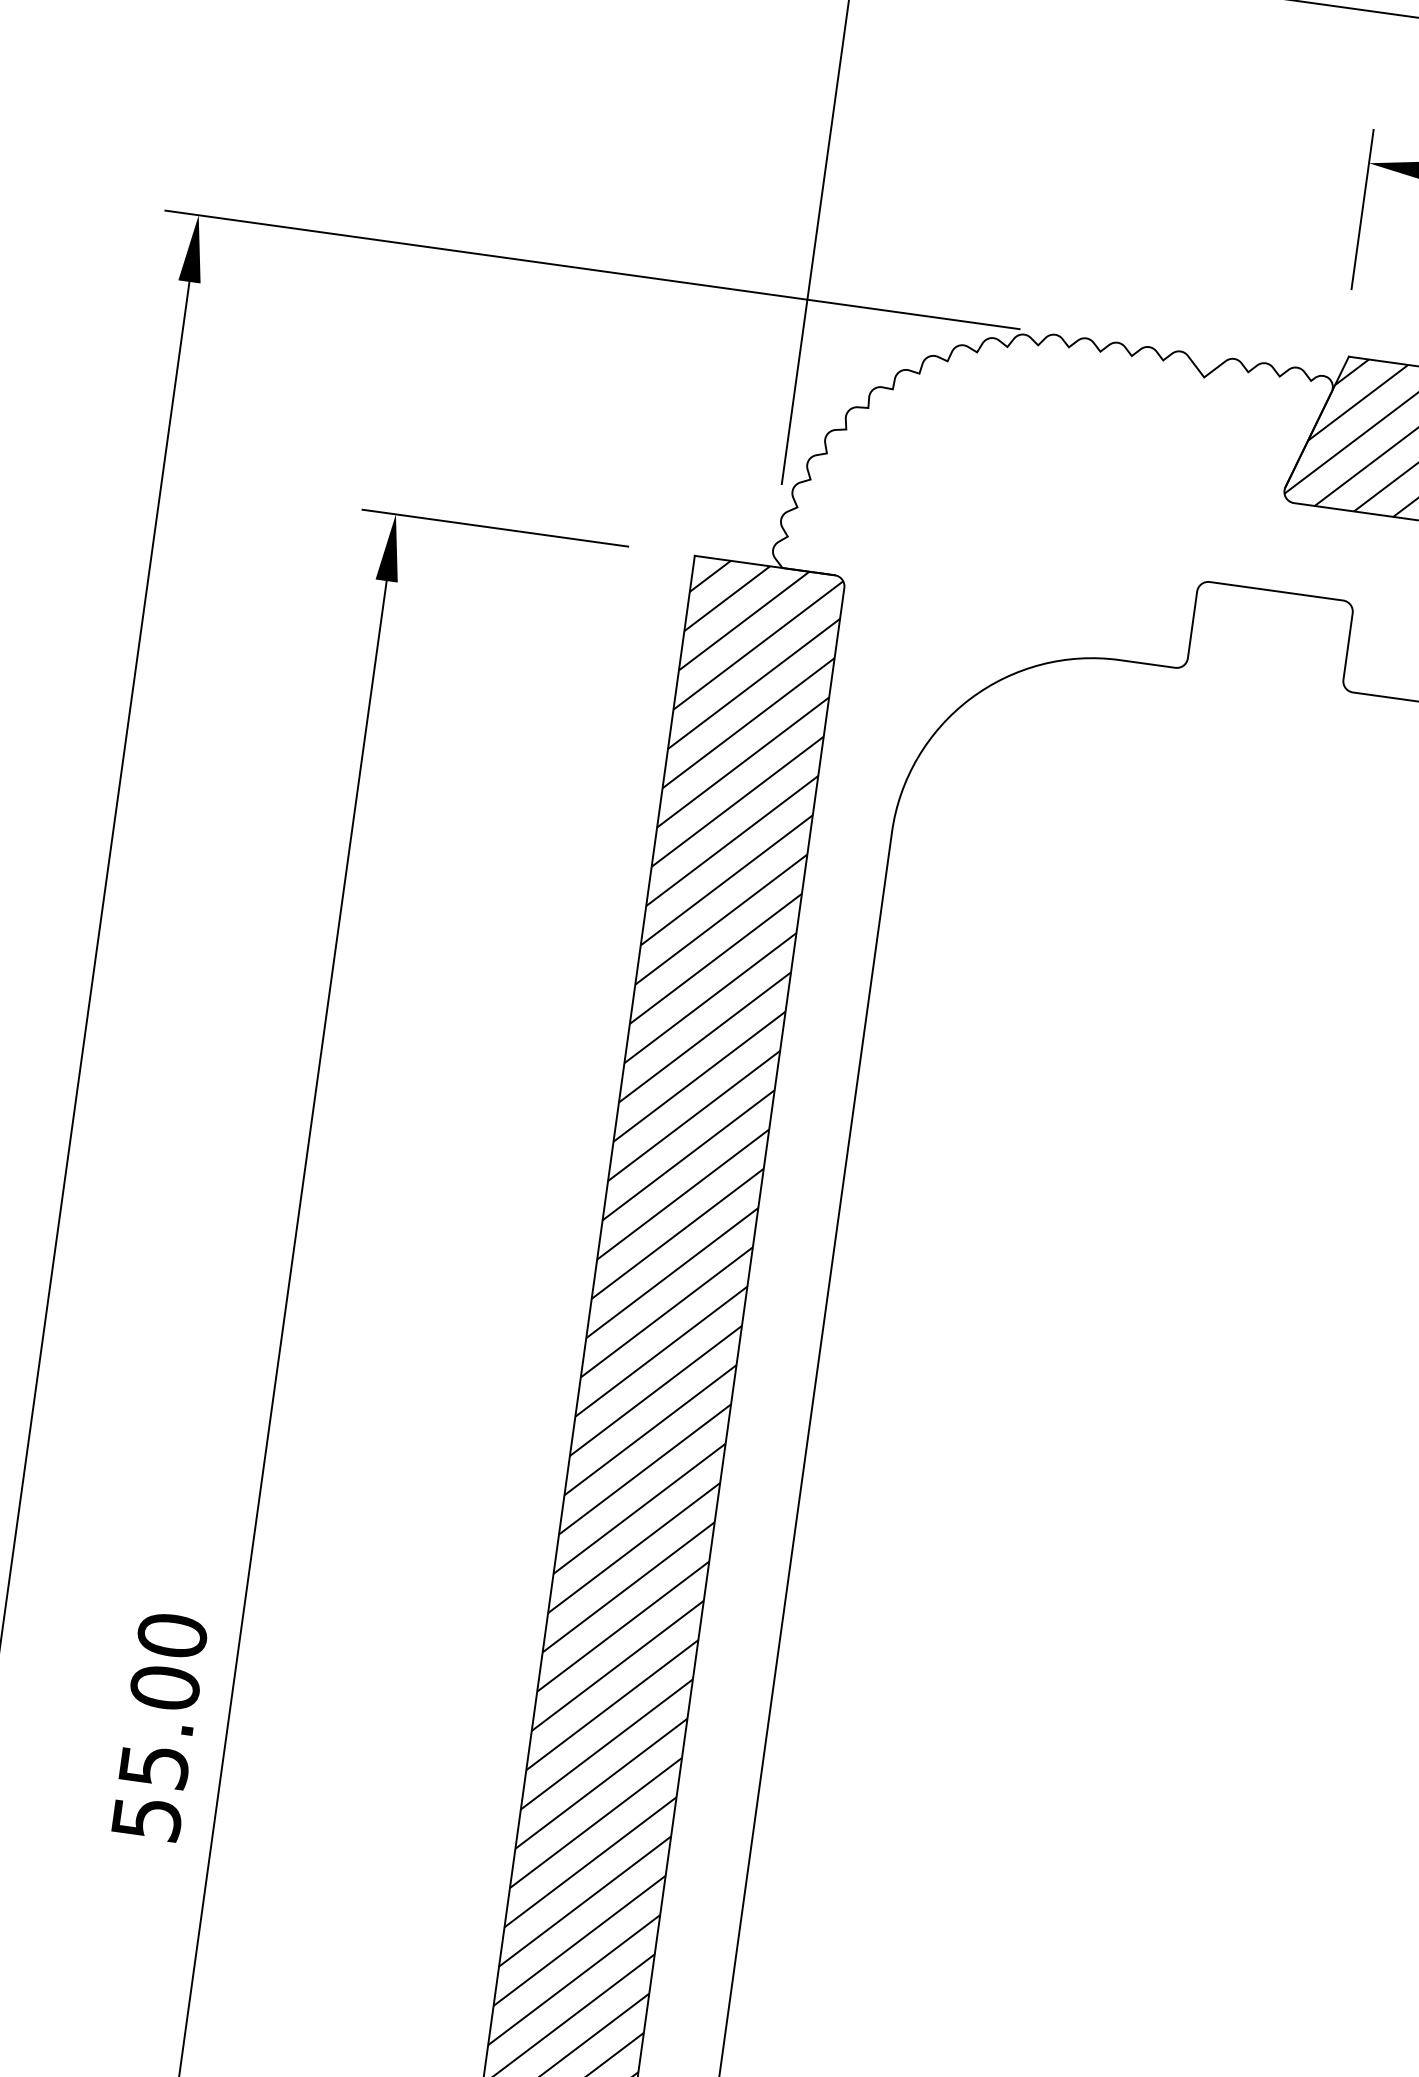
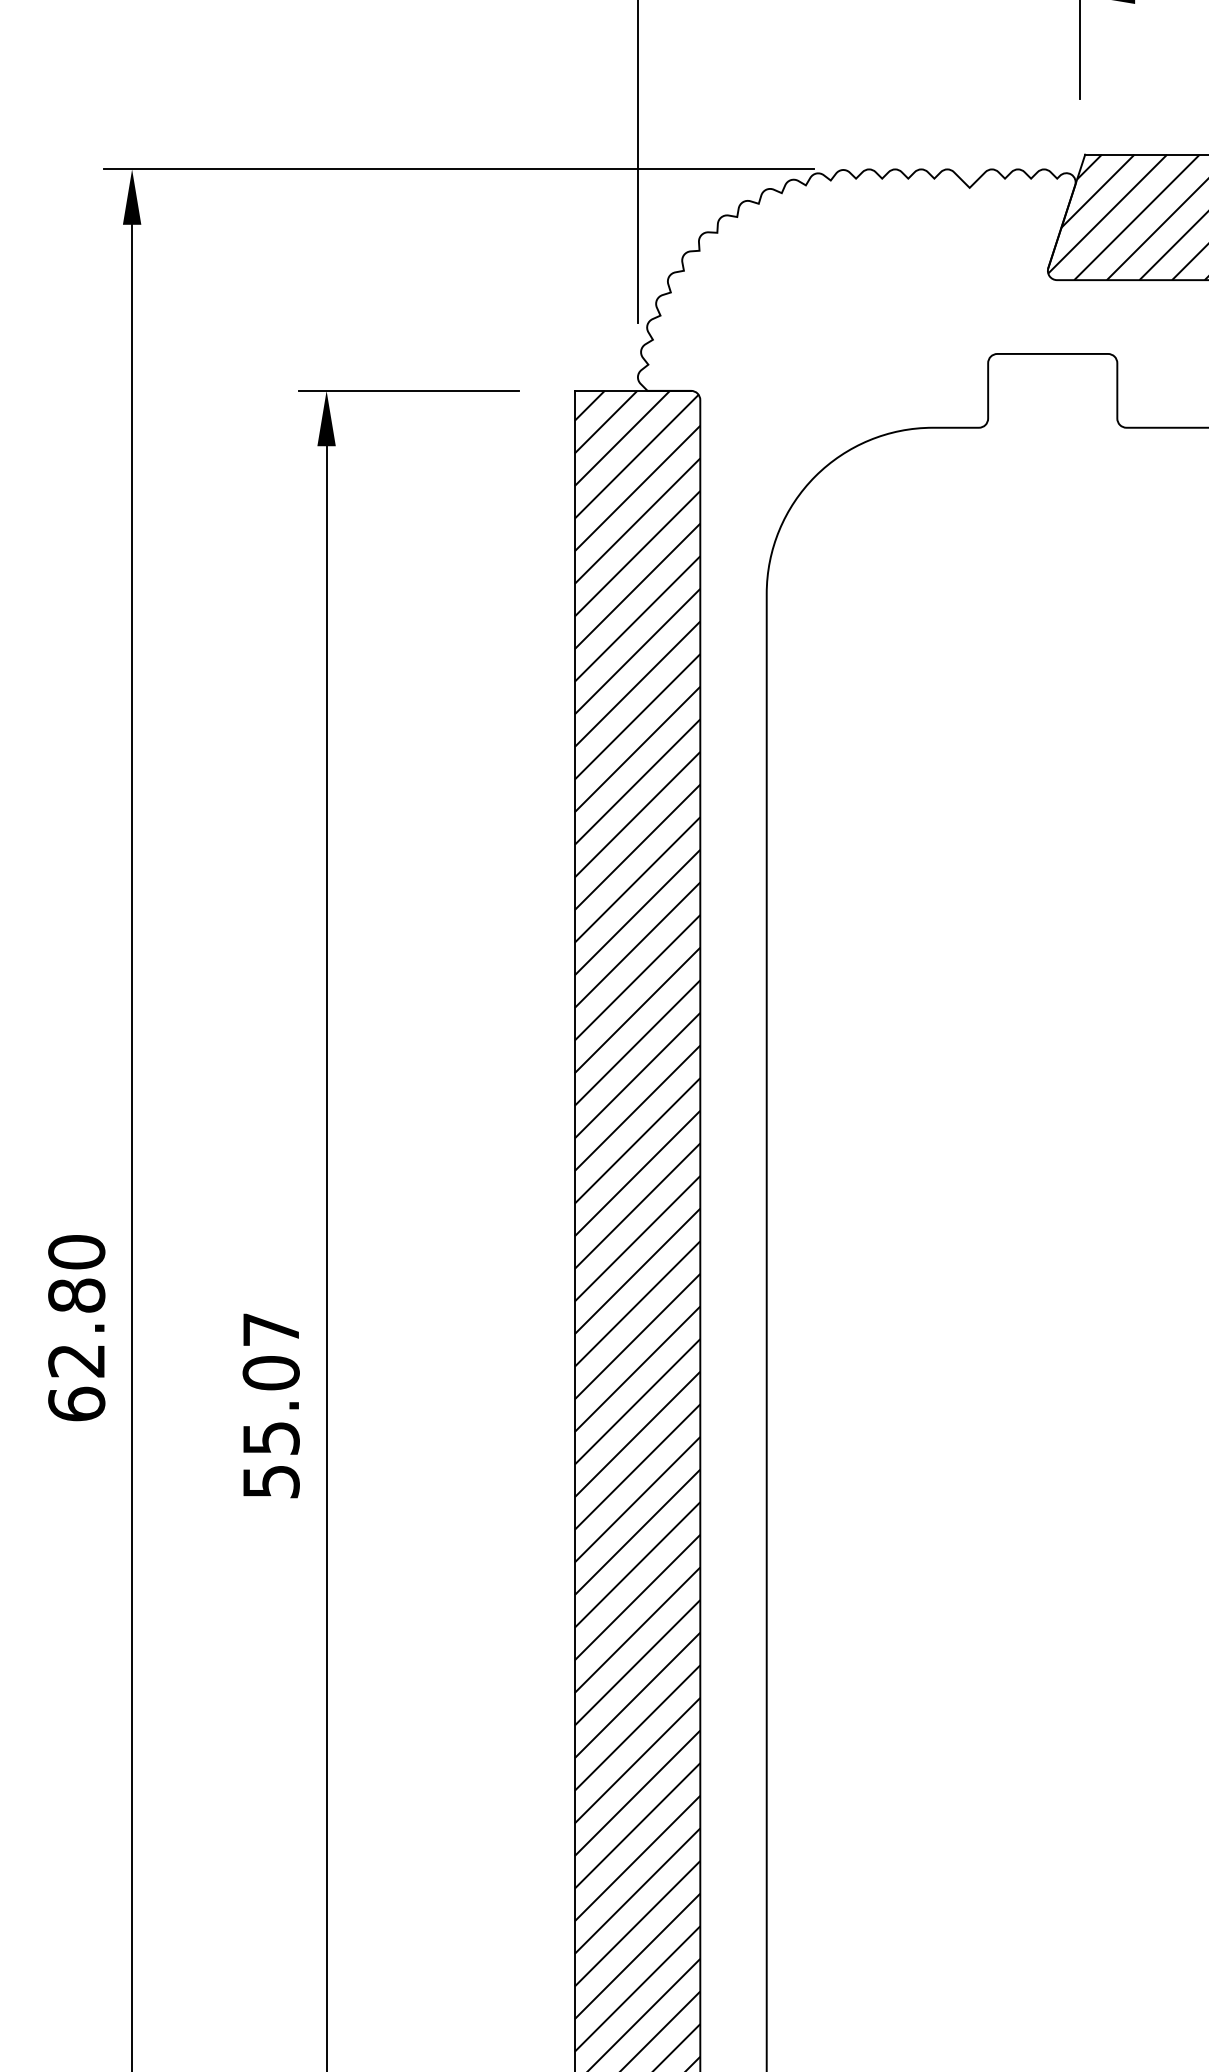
text: (171, 1635) -> (270, 1329), 55.00 -> 55.07

